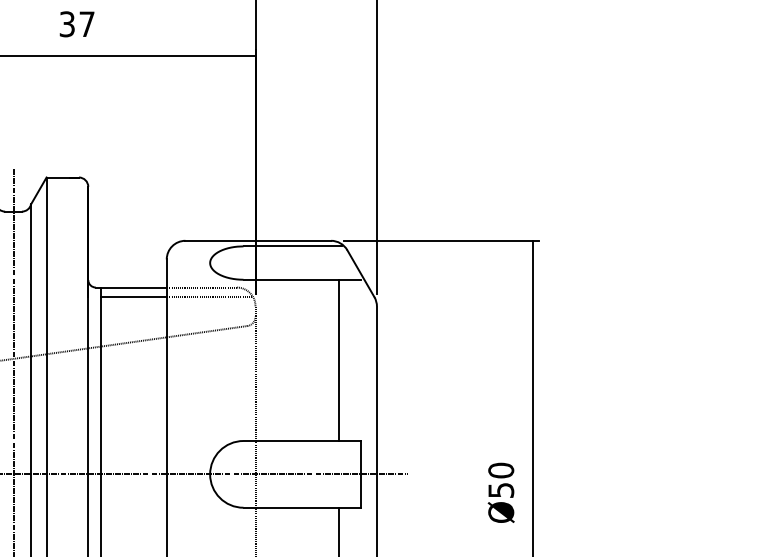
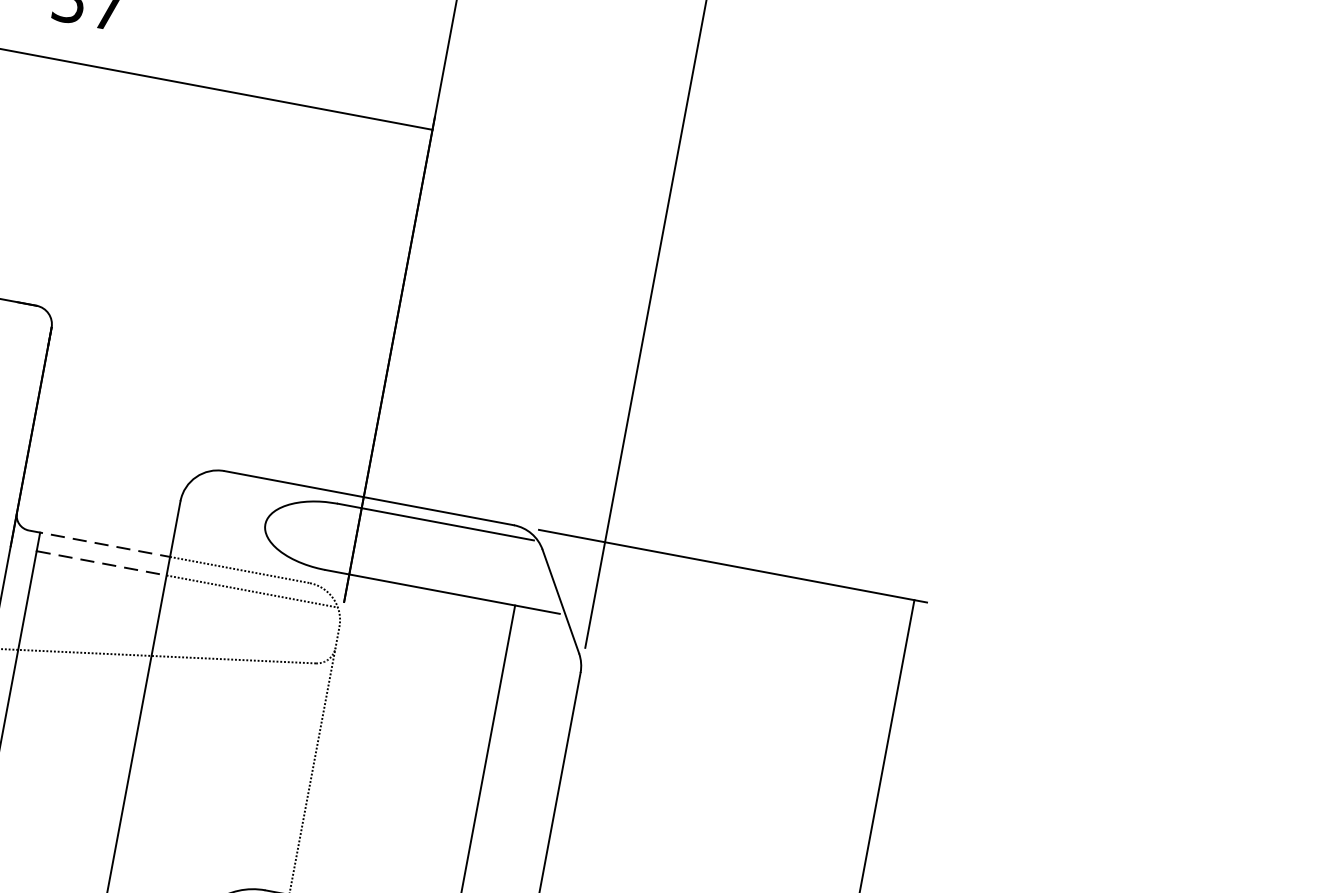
line: (131, 287) -> (100, 543), solid -> dashed
line: (134, 296) -> (102, 562), solid -> dashed

